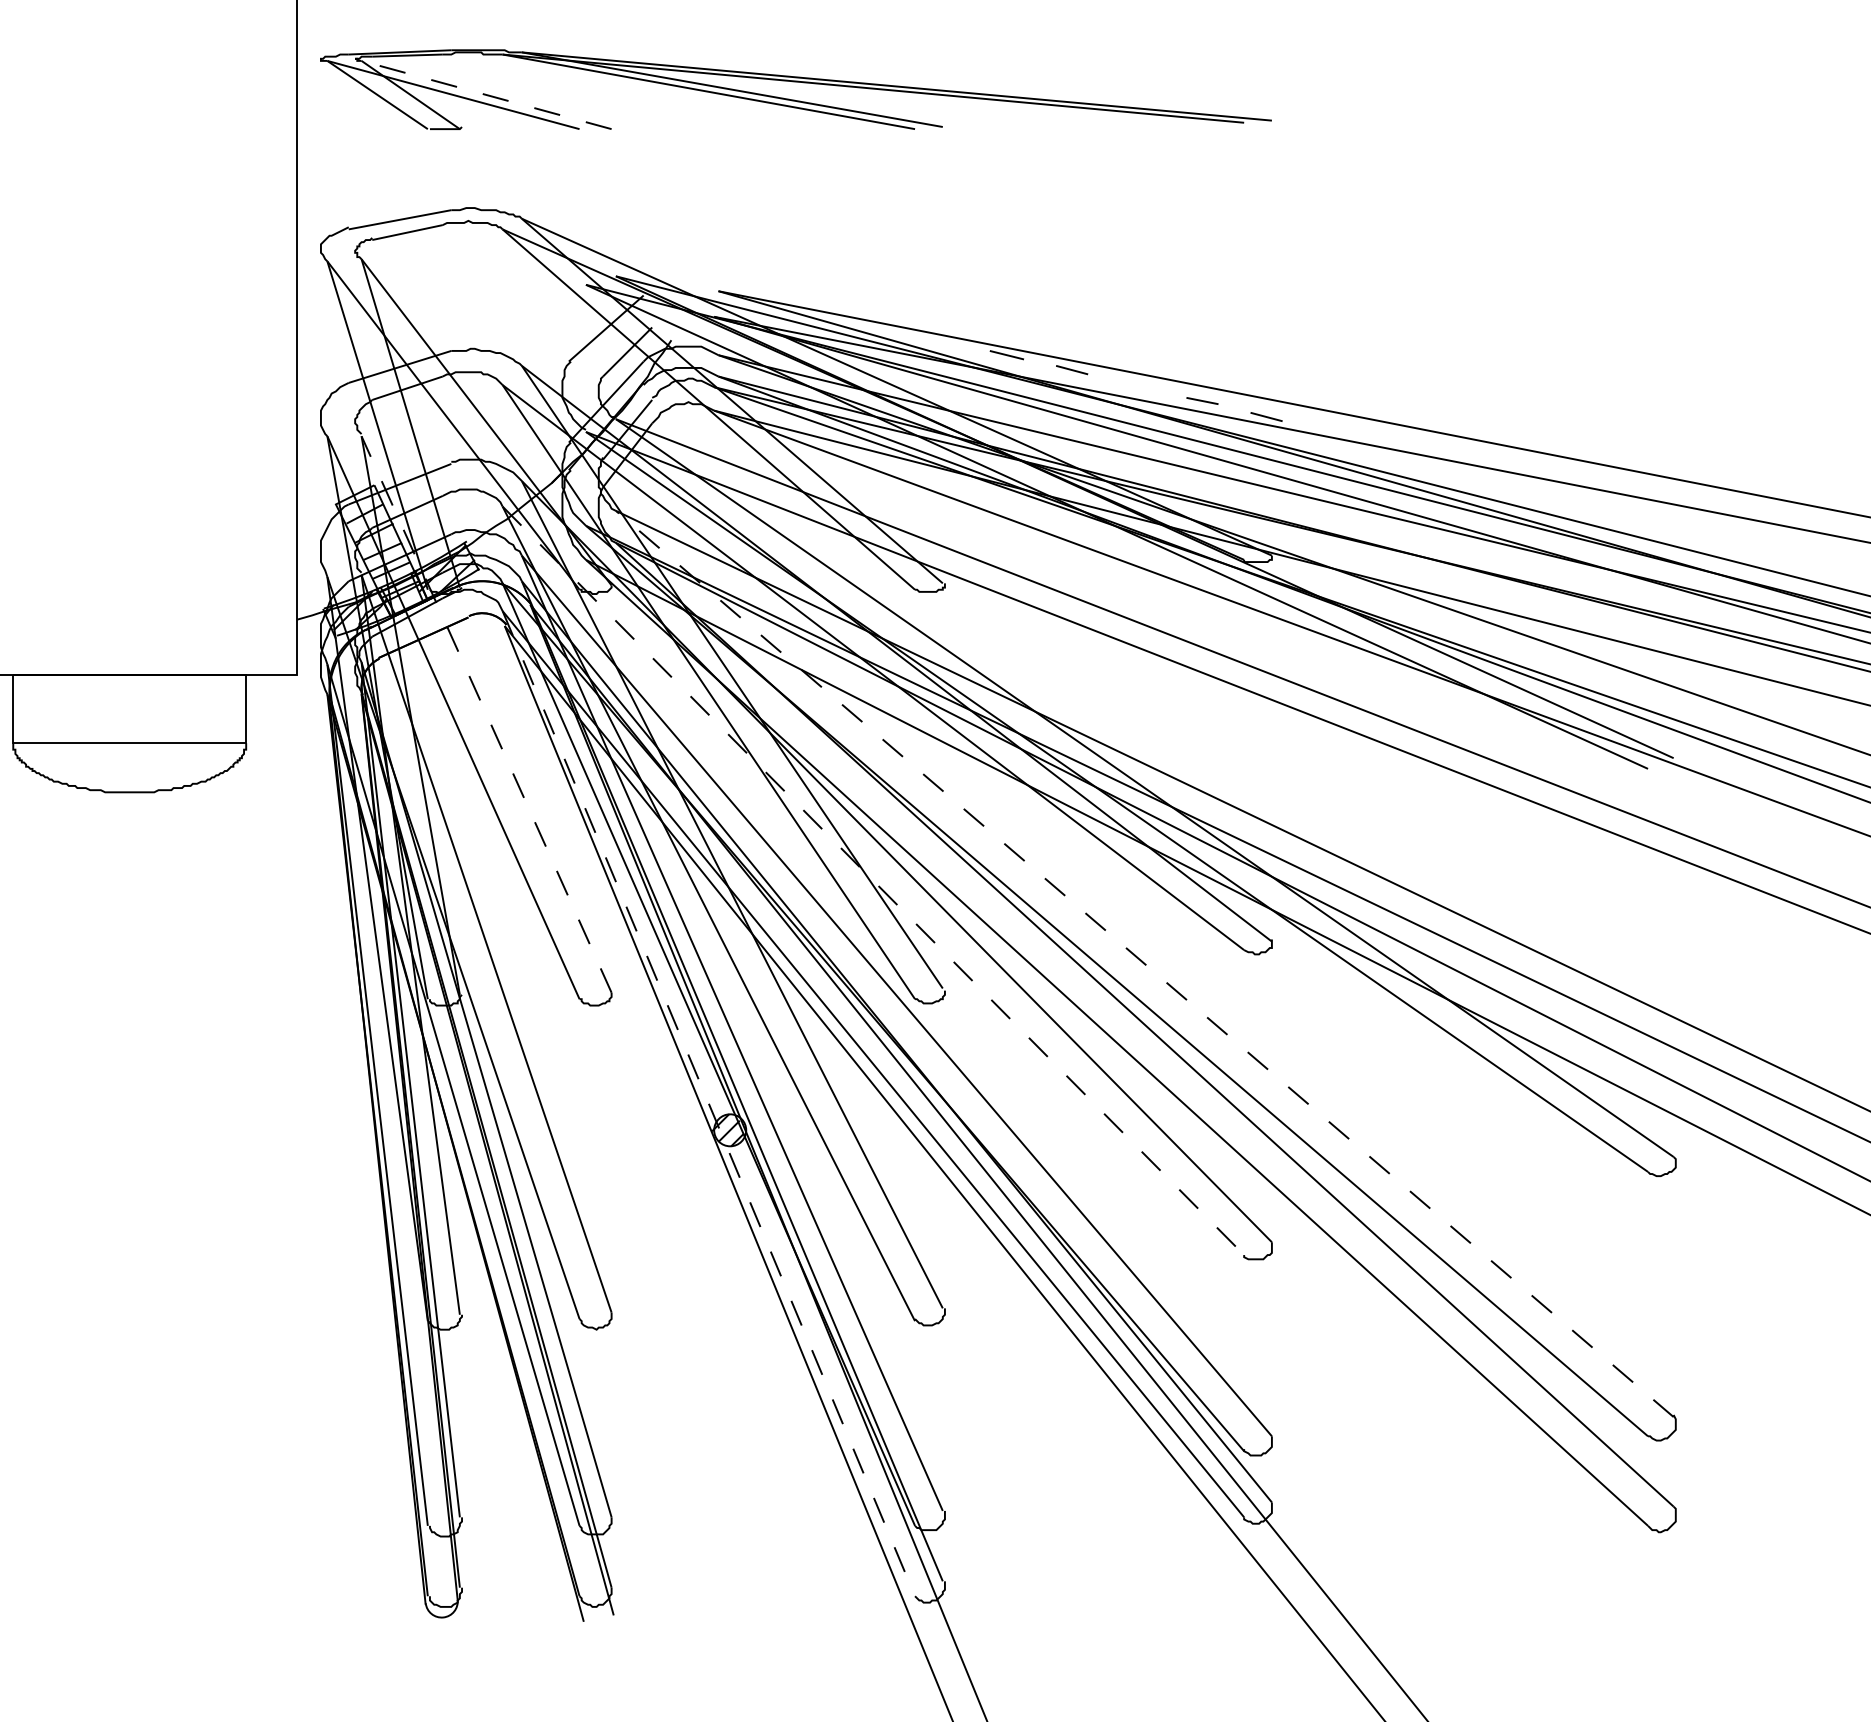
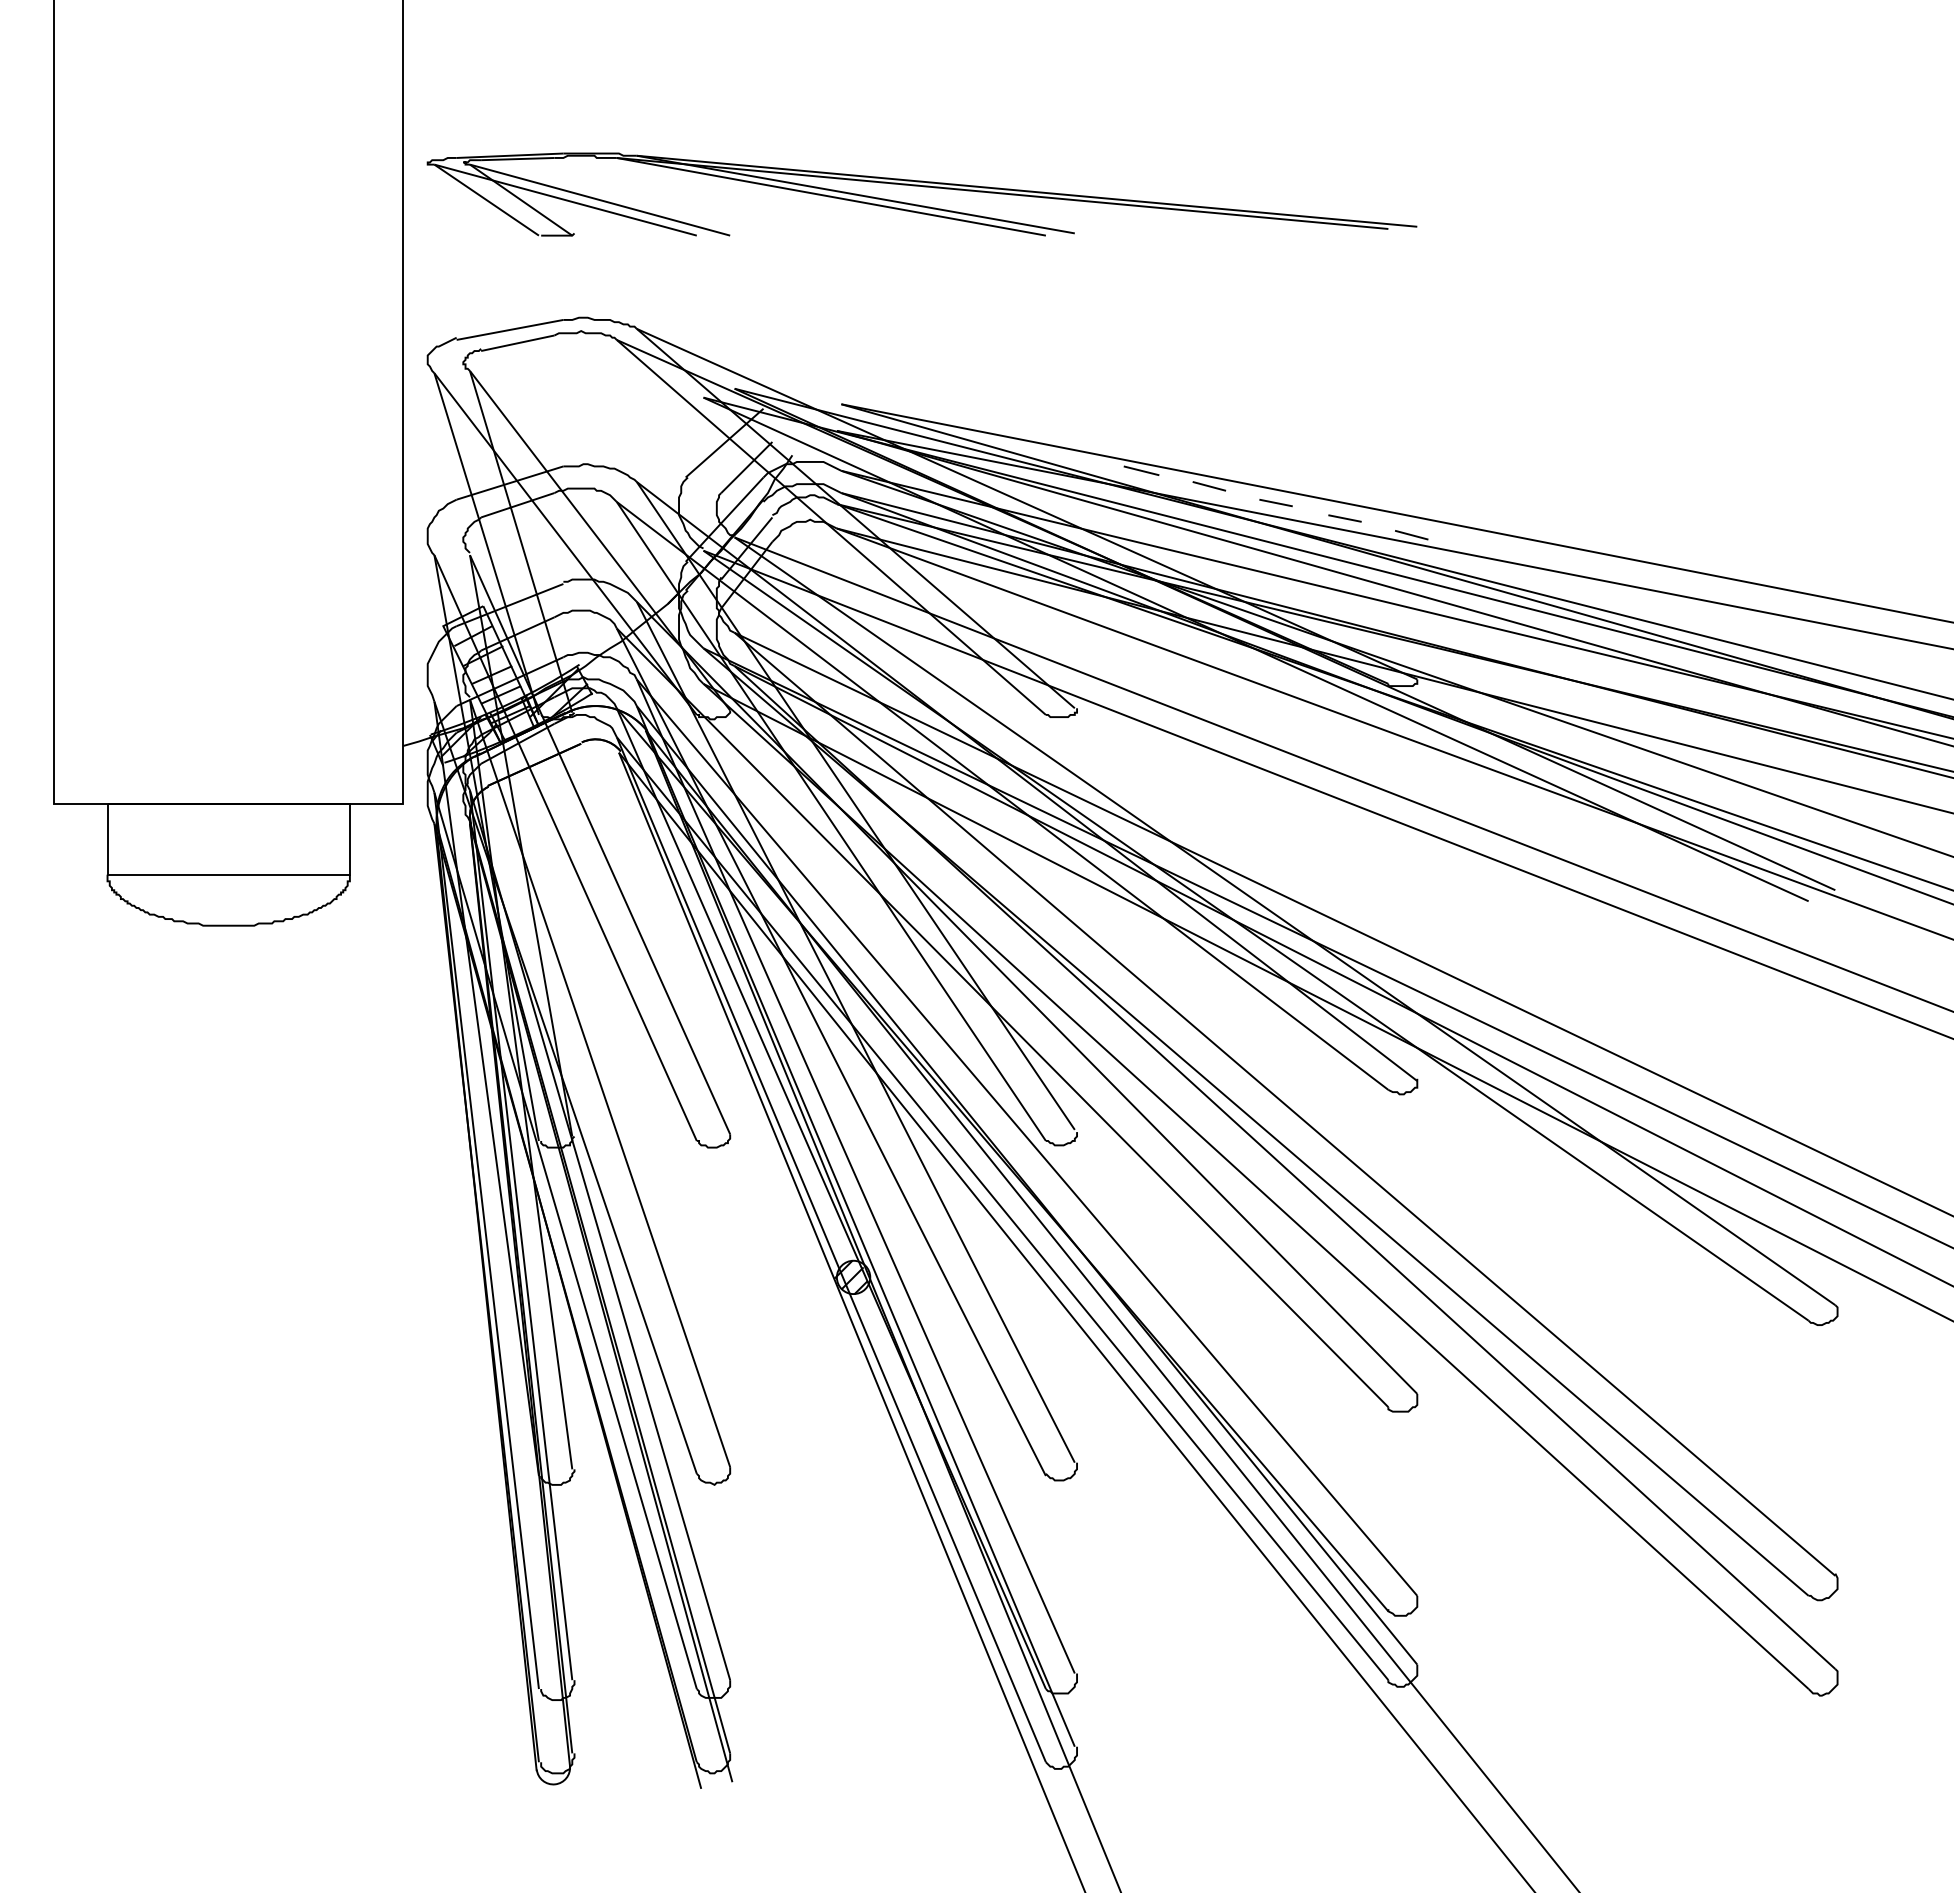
line: (486, 95) -> (600, 200), dashed -> solid
line: (1135, 386) -> (1275, 503), added
line: (486, 714) -> (599, 844), dashed -> solid
line: (873, 881) -> (1002, 1018), dashed -> solid
line: (1144, 964) -> (1284, 1104), dashed -> solid
line: (708, 1103) -> (831, 1249), dashed -> solid

